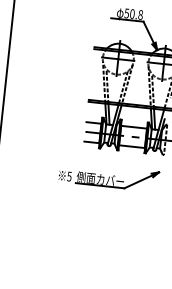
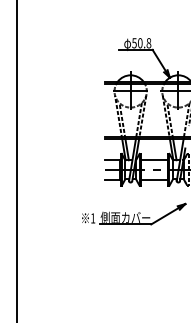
text: (68, 176) -> (92, 218), 5 -> 1

